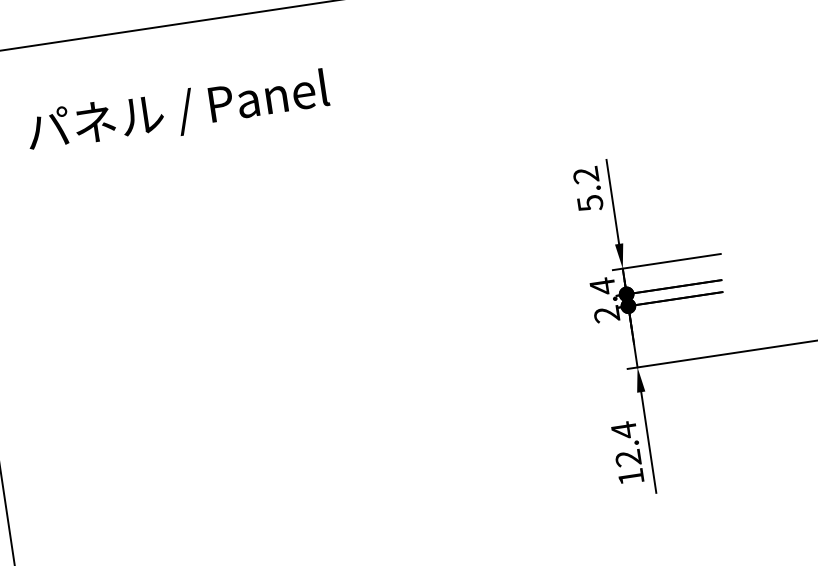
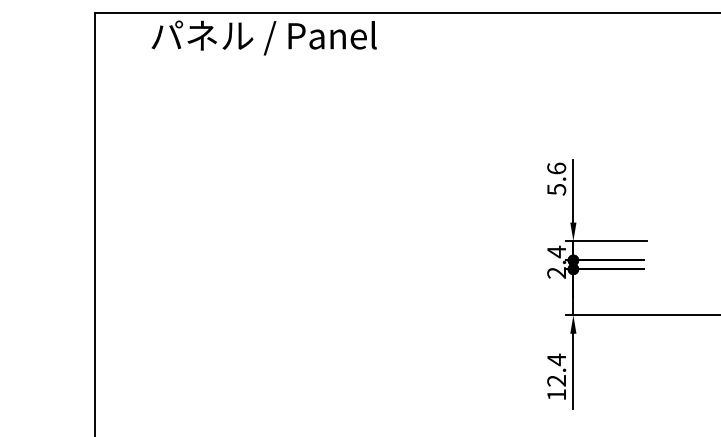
text: (176, 112) -> (263, 37), moved
text: (585, 175) -> (556, 168), 5.2 -> 5.6

